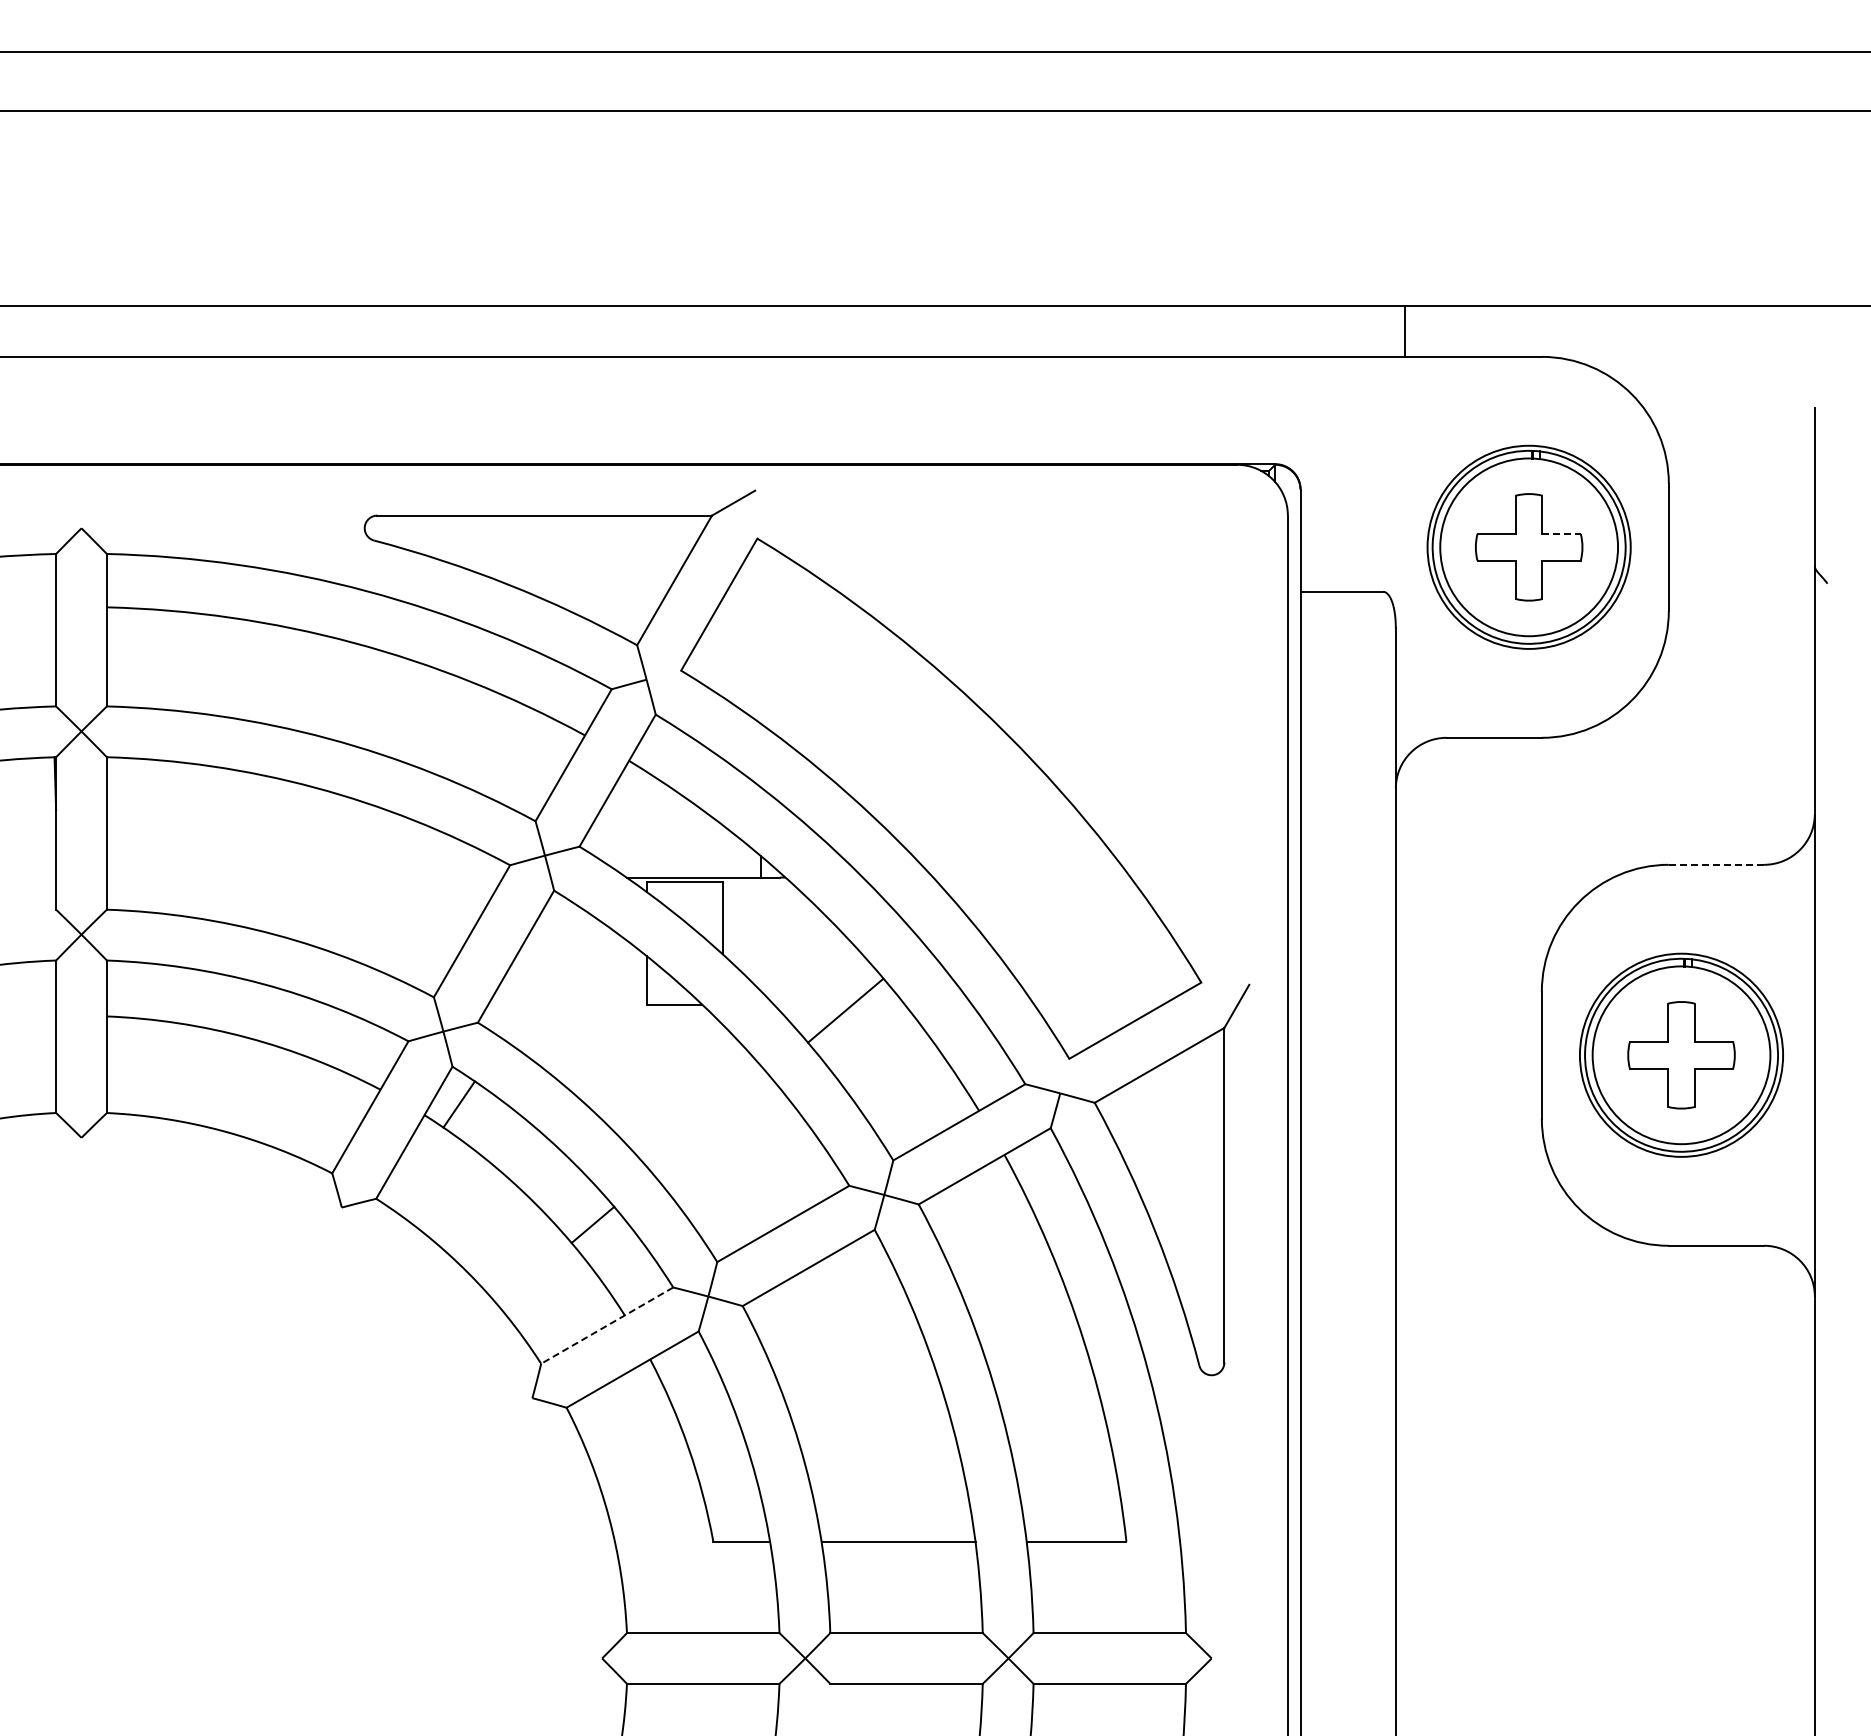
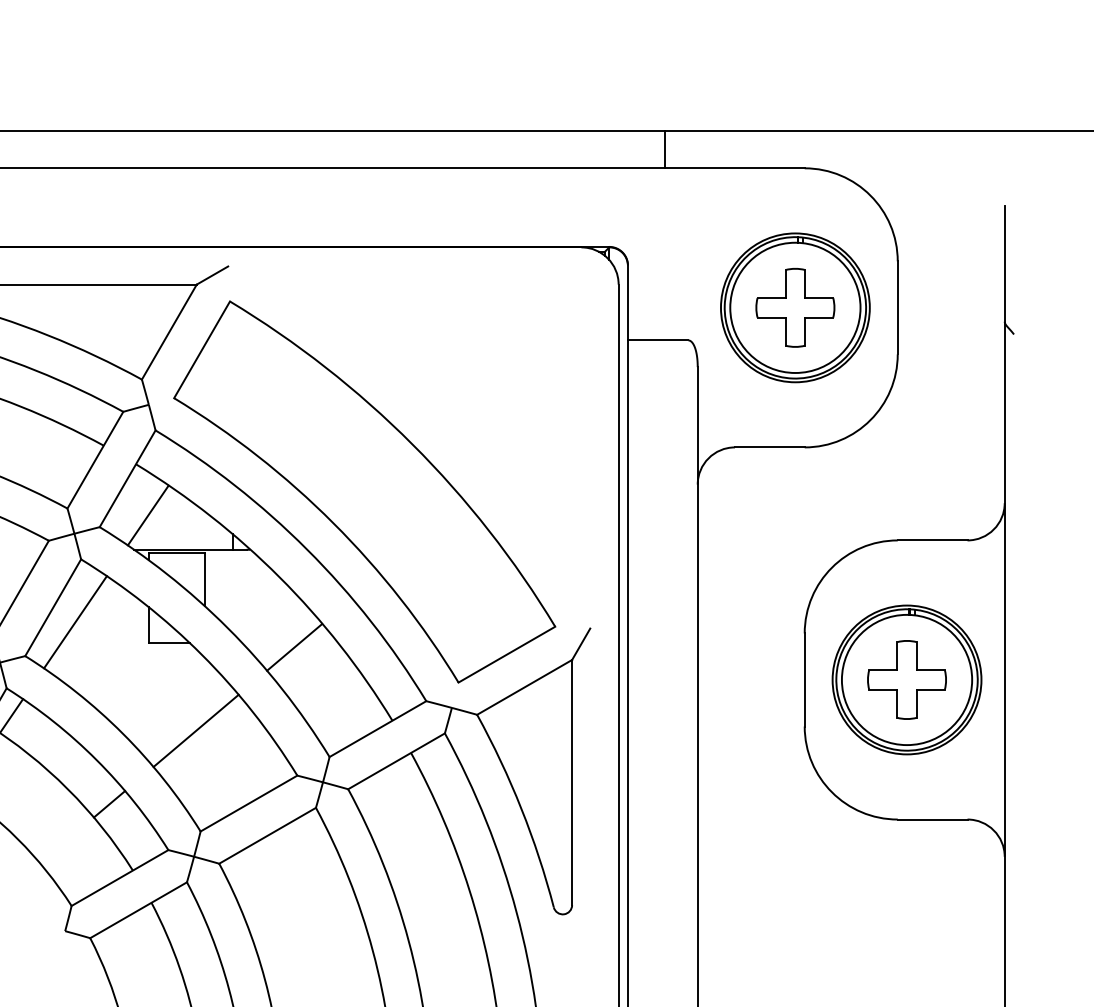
line: (1405, 331) -> (665, 149), moved
line: (1562, 534) -> (819, 298), dashed -> solid
line: (645, 830) -> (148, 515), added
line: (1716, 864) -> (932, 540), dashed -> solid
line: (546, 976) -> (75, 622), added
line: (711, 1124) -> (196, 730), added
line: (606, 1325) -> (119, 877), dashed -> solid

